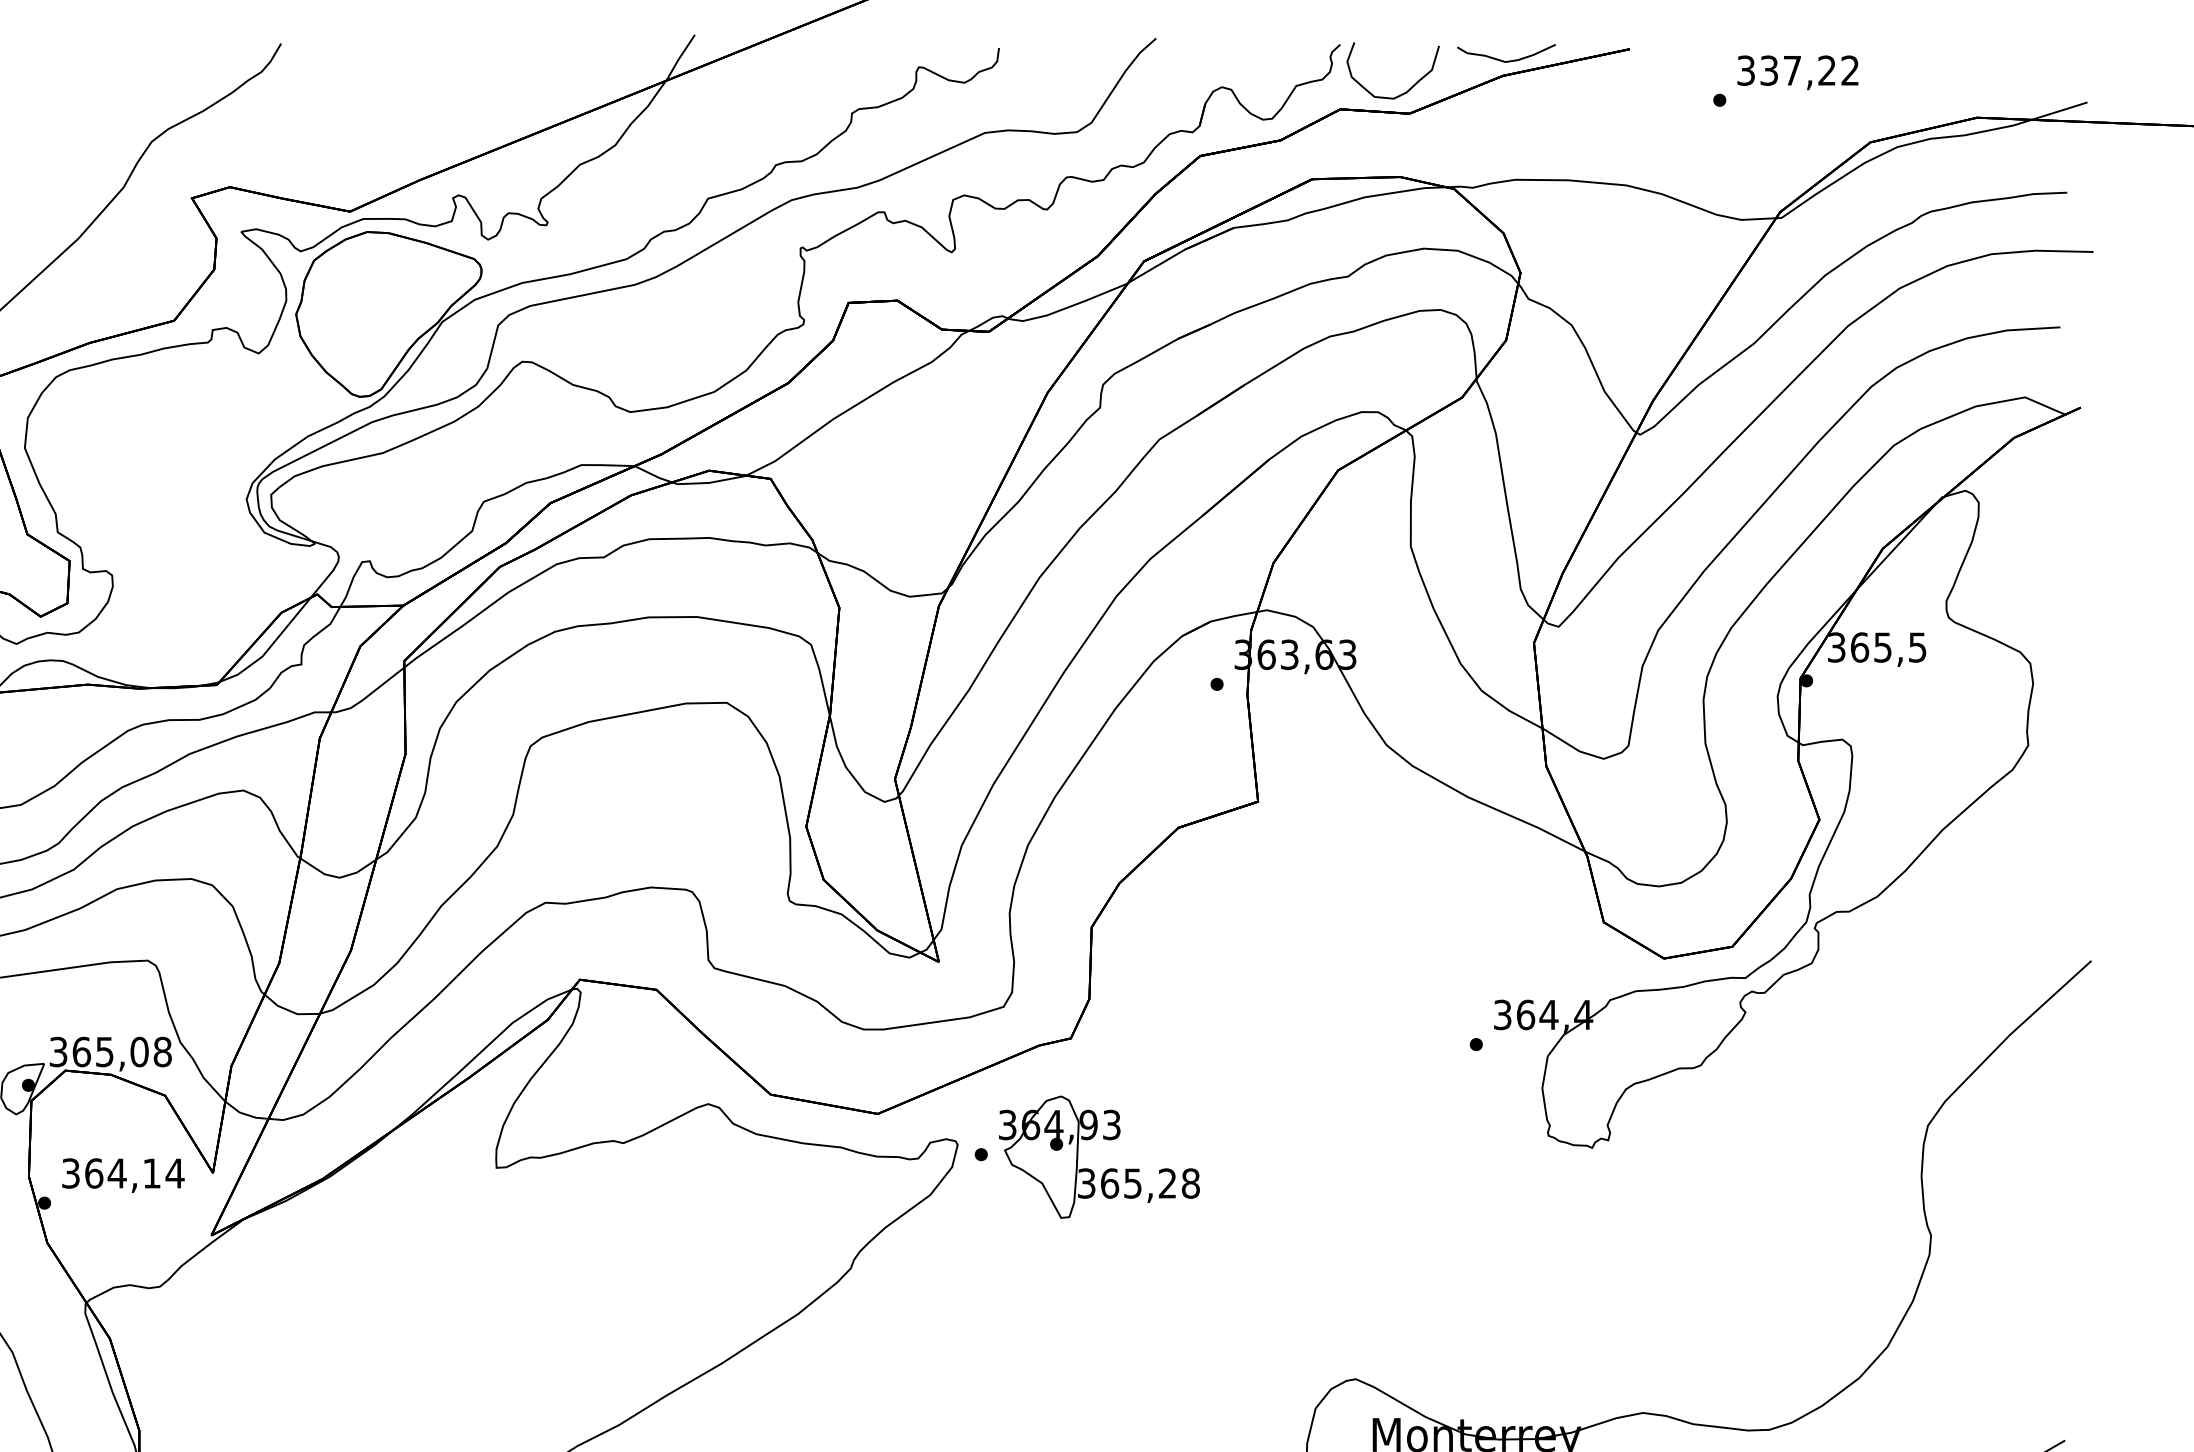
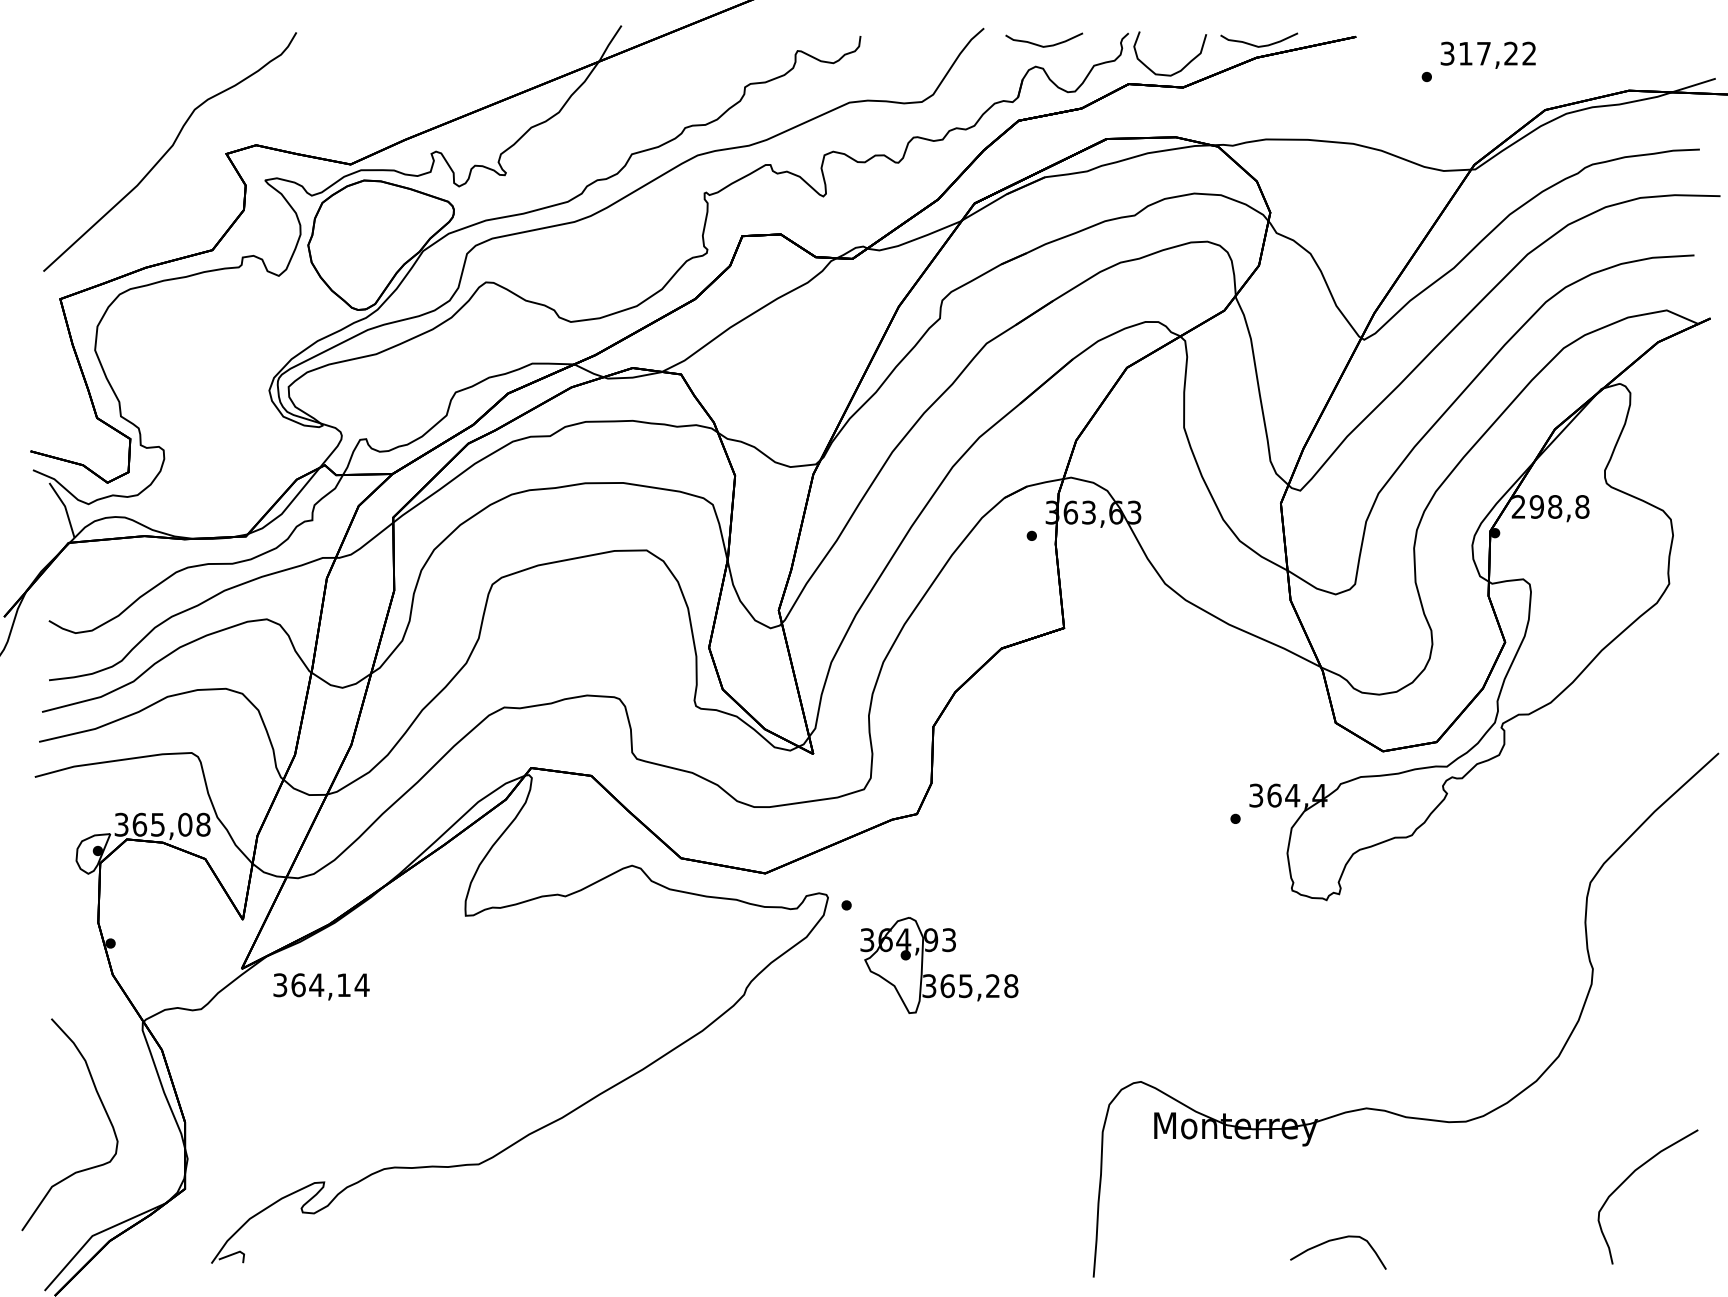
curve: (1233, 60) -> (1044, 45), added
text: (1768, 70) -> (1465, 53), 337,22 -> 317,22
text: (1877, 646) -> (1550, 506), 365,5 -> 298,8
part: (1105, 1170) -> (944, 975), moved
text: (123, 1175) -> (321, 986), moved

